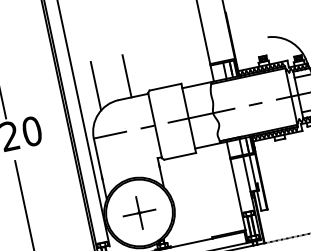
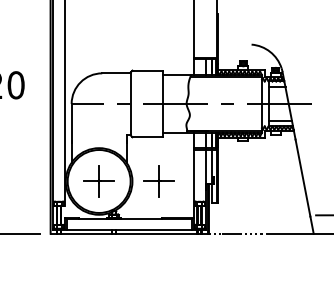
line: (126, 75) -> (114, 52), removed
line: (95, 85) -> (83, 55), removed
part: (201, 199) -> (158, 181), added

